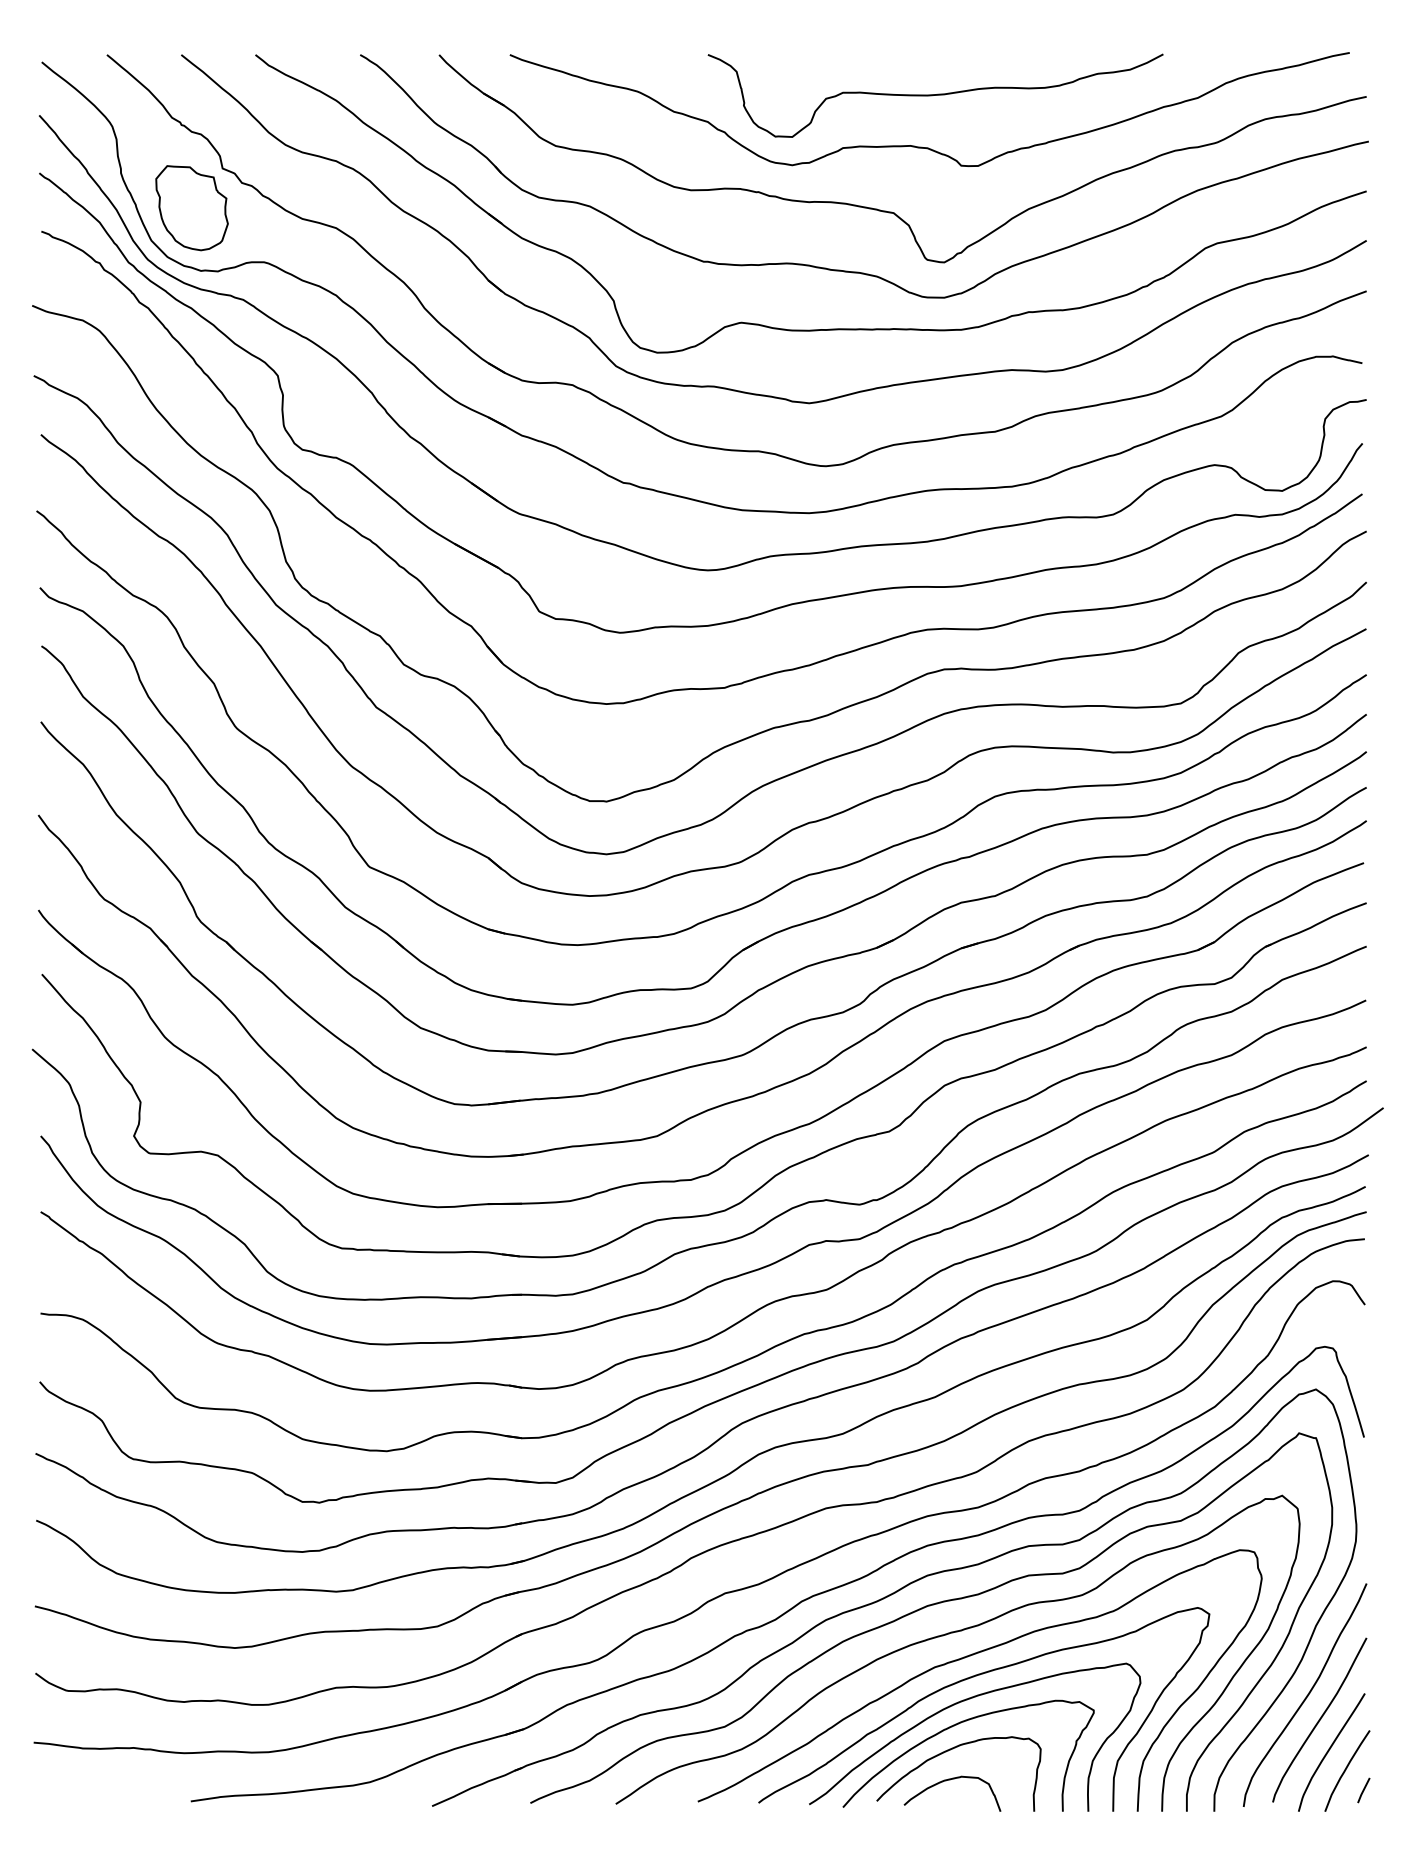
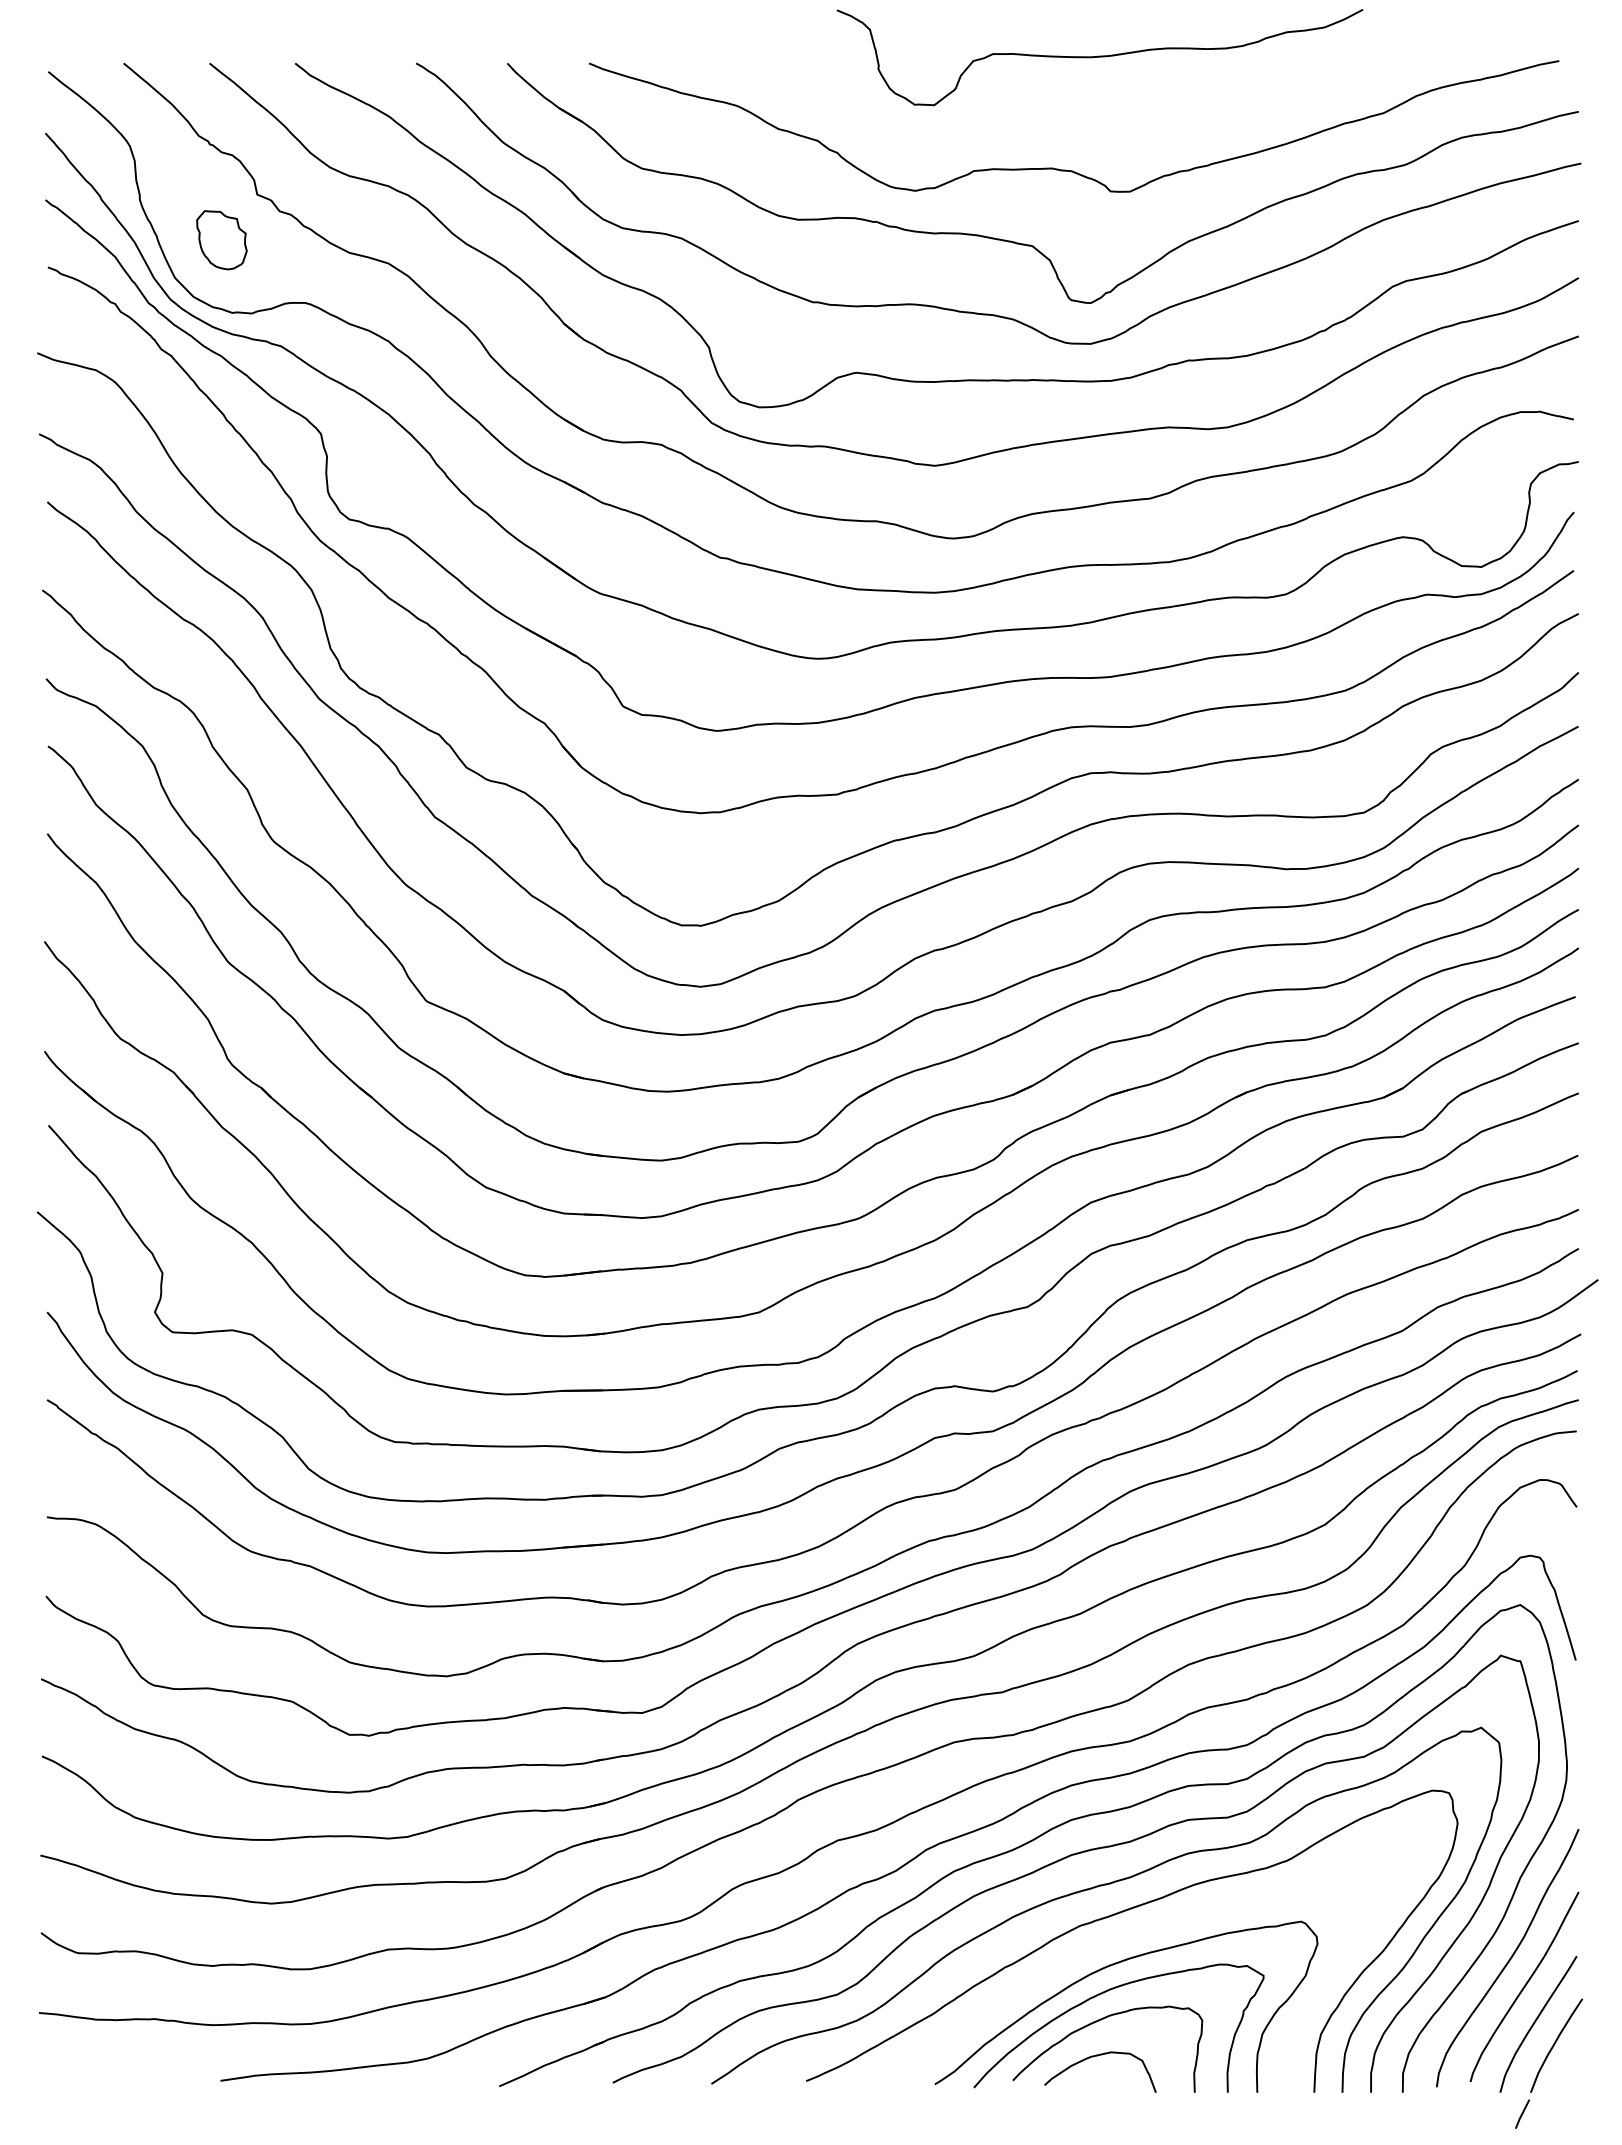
curve: (935, 95) -> (1099, 57), moved
part: (191, 207) -> (221, 239), size x0.6
curve: (974, 1677) -> (1125, 1937), removed
line: (1363, 1789) -> (1522, 2113), moved

